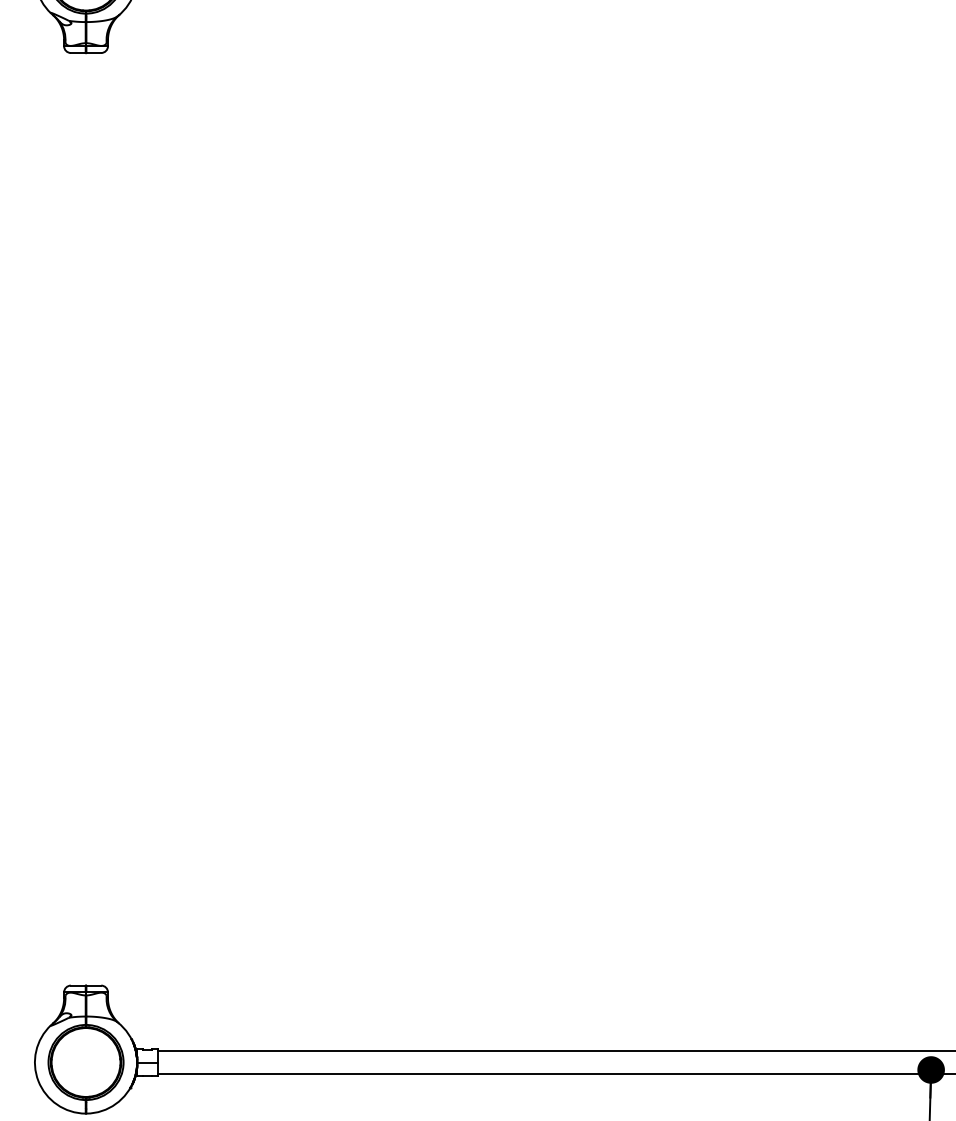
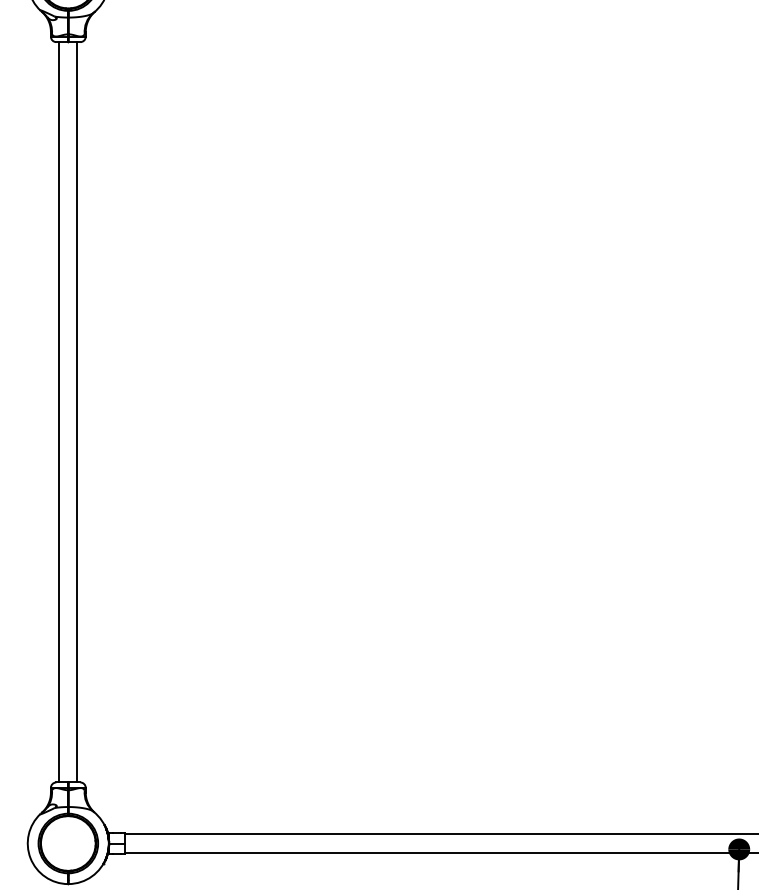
line: (74, 519) -> (59, 412), added
line: (97, 519) -> (77, 412), added

